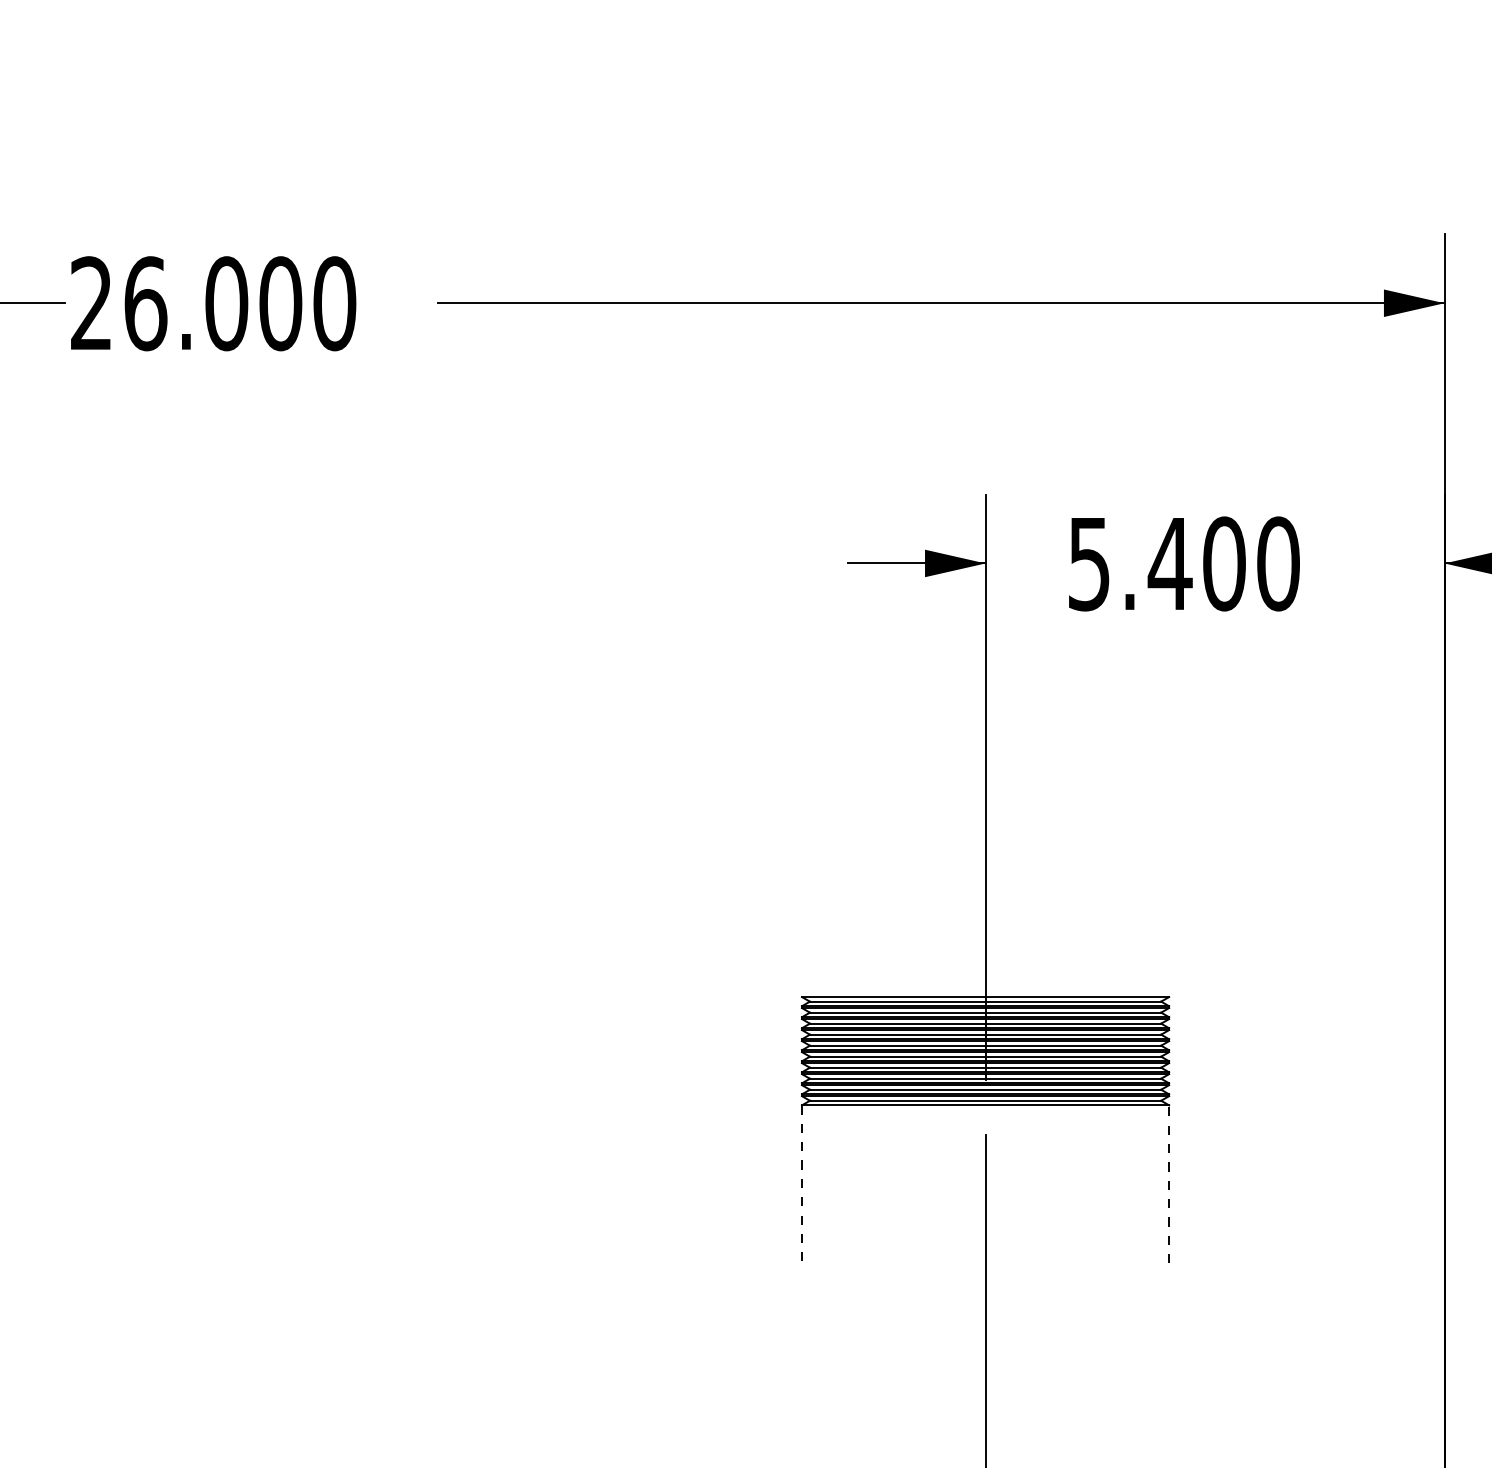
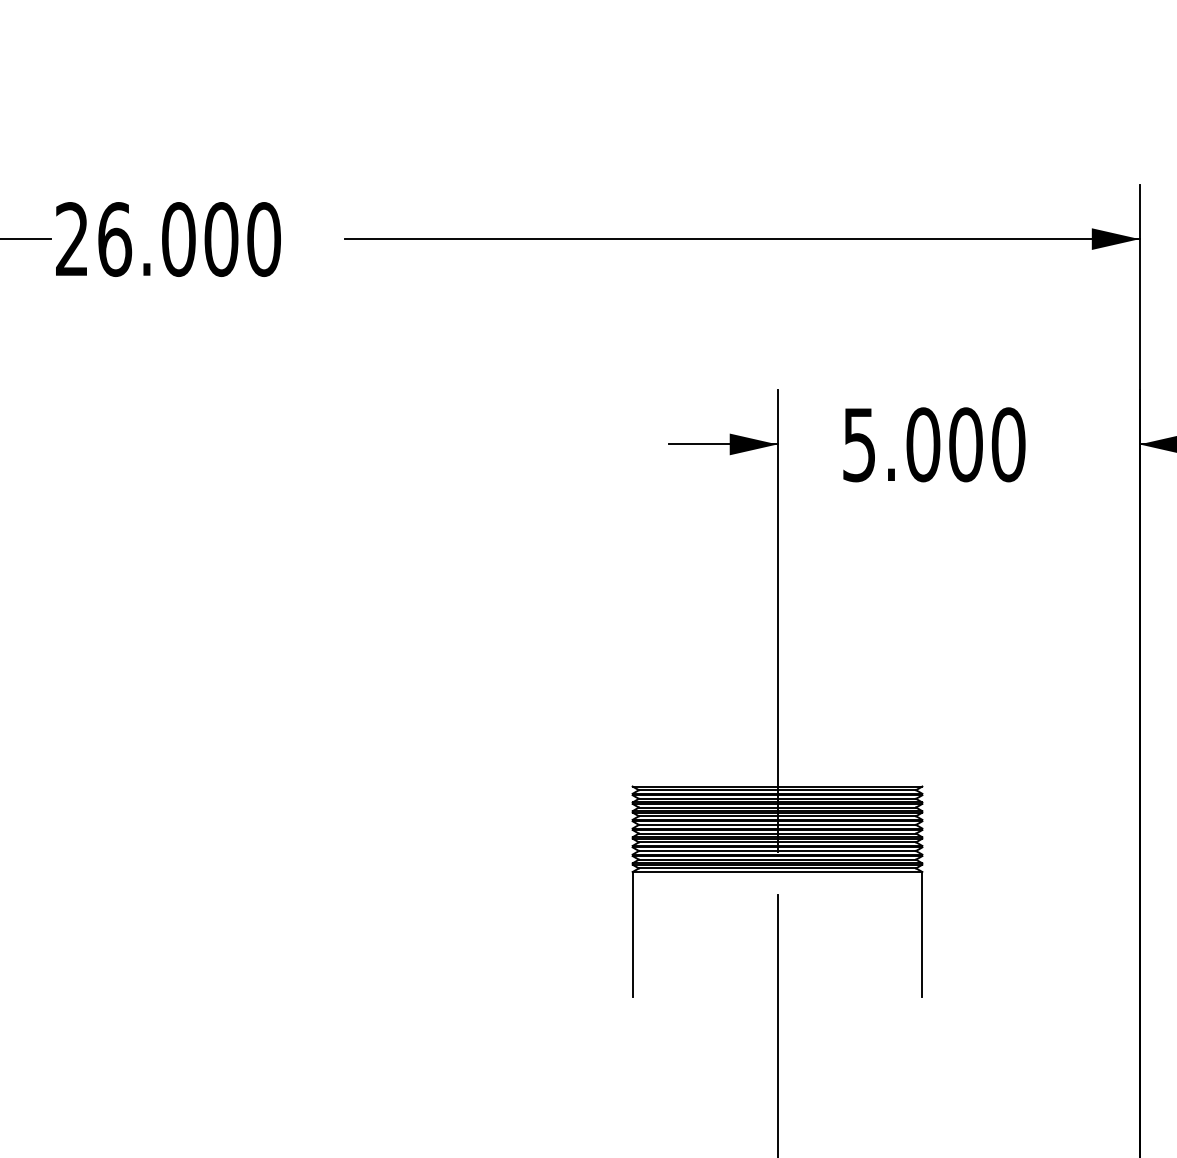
text: (1169, 563) -> (922, 444), 5.400 -> 5.000
line: (1169, 1183) -> (922, 933), dashed -> solid
line: (801, 1184) -> (632, 934), dashed -> solid

